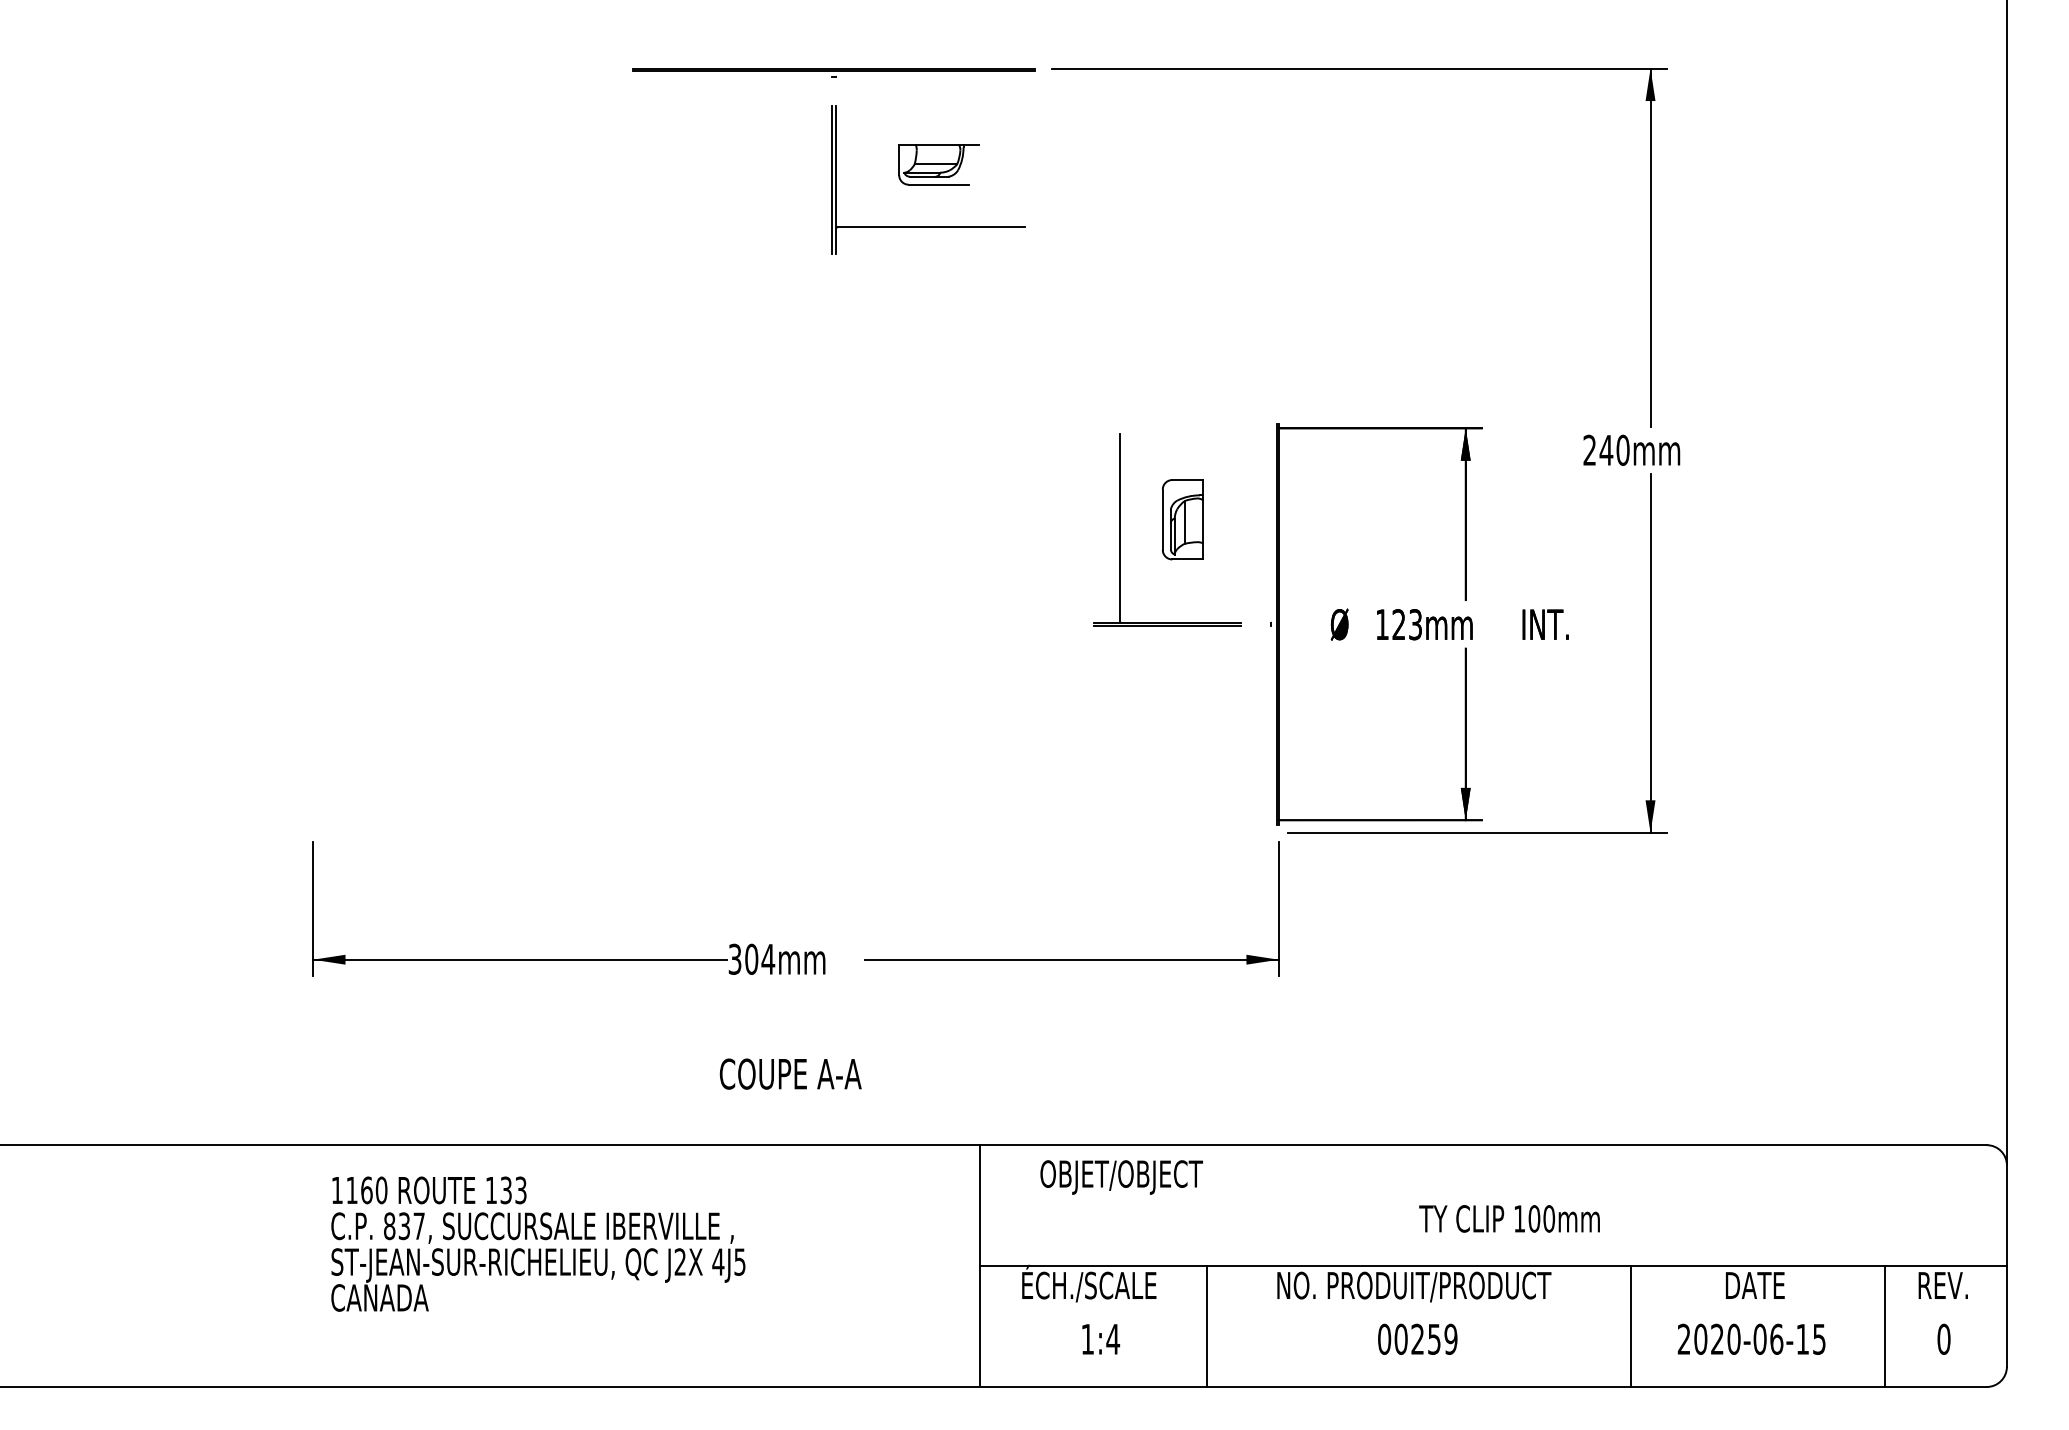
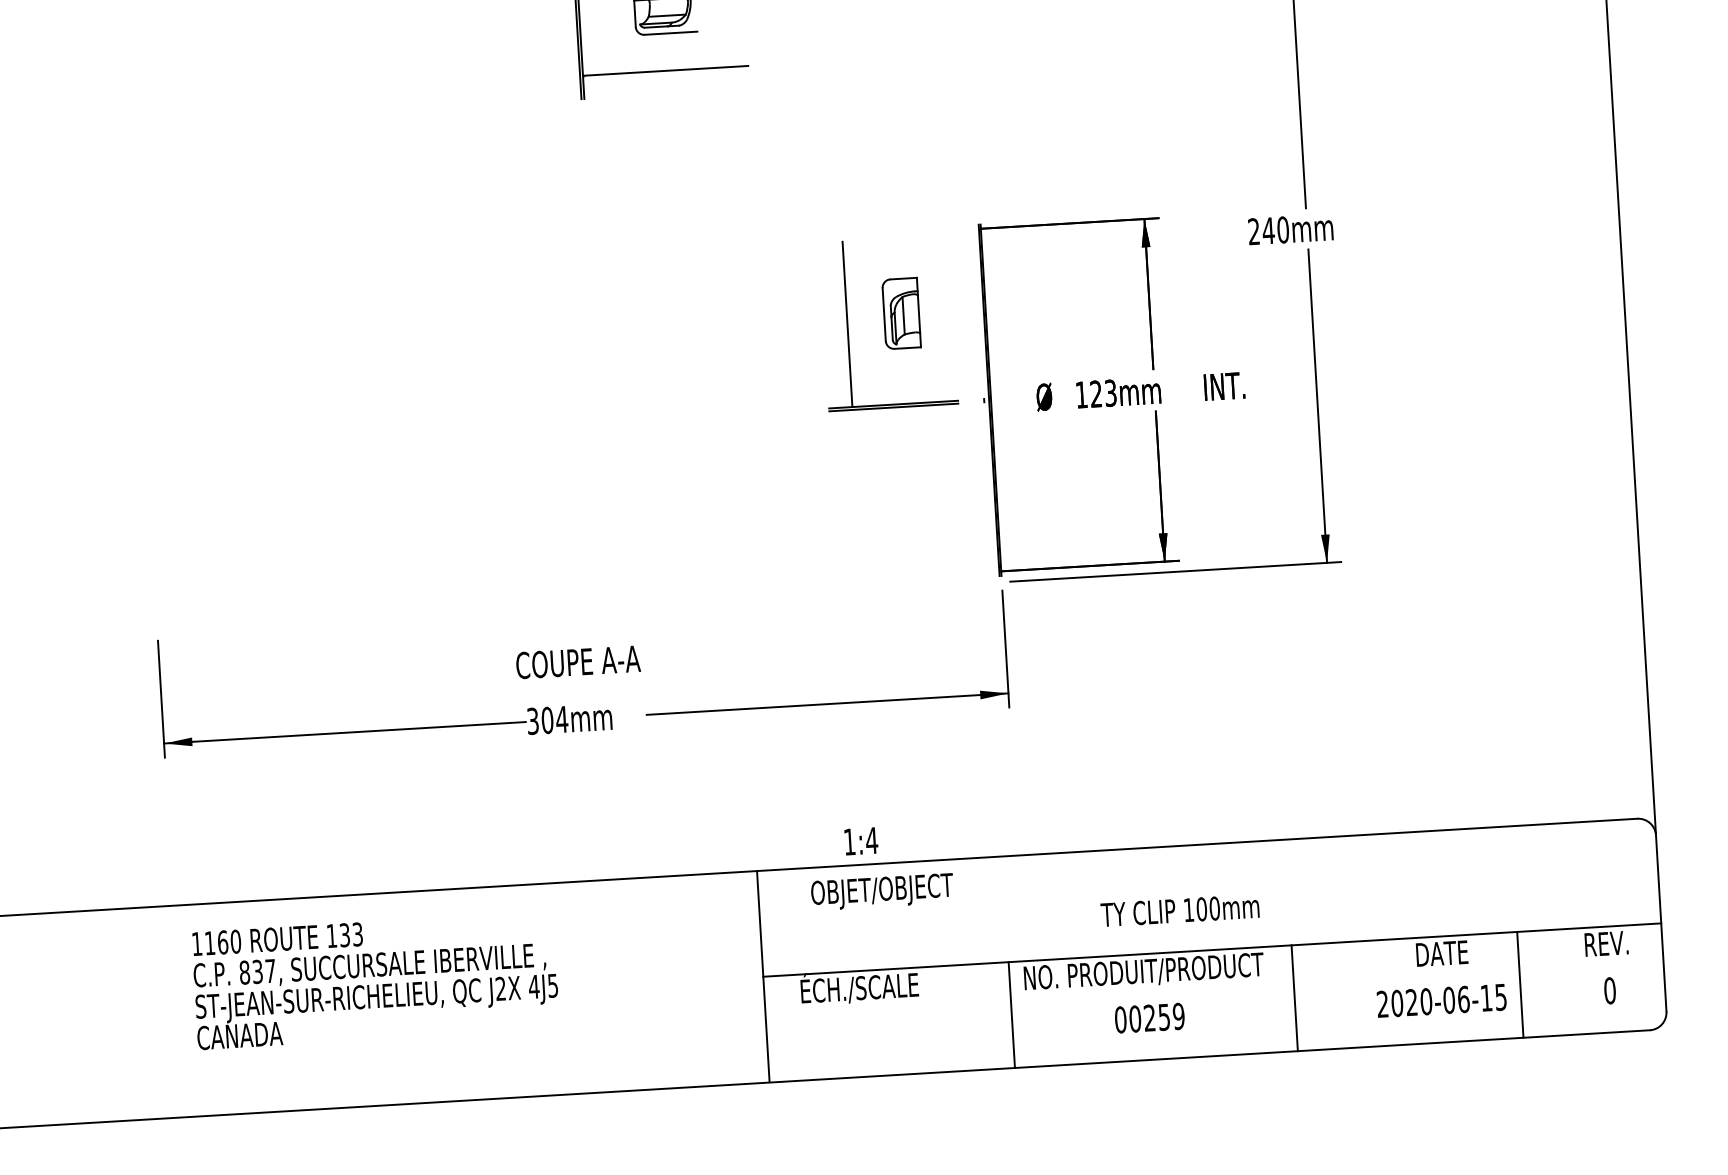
text: (790, 1073) -> (578, 661), moved
text: (1509, 1218) -> (1180, 910), moved
line: (1206, 1326) -> (1011, 1015), moved
line: (1631, 1326) -> (1294, 998), moved
line: (1885, 1326) -> (1520, 984), moved
text: (1101, 1339) -> (861, 841), moved

